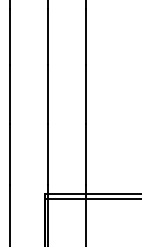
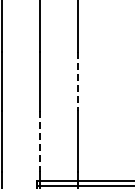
line: (85, 95) -> (77, 82), solid -> dashed
line: (48, 154) -> (40, 141), solid -> dashed

